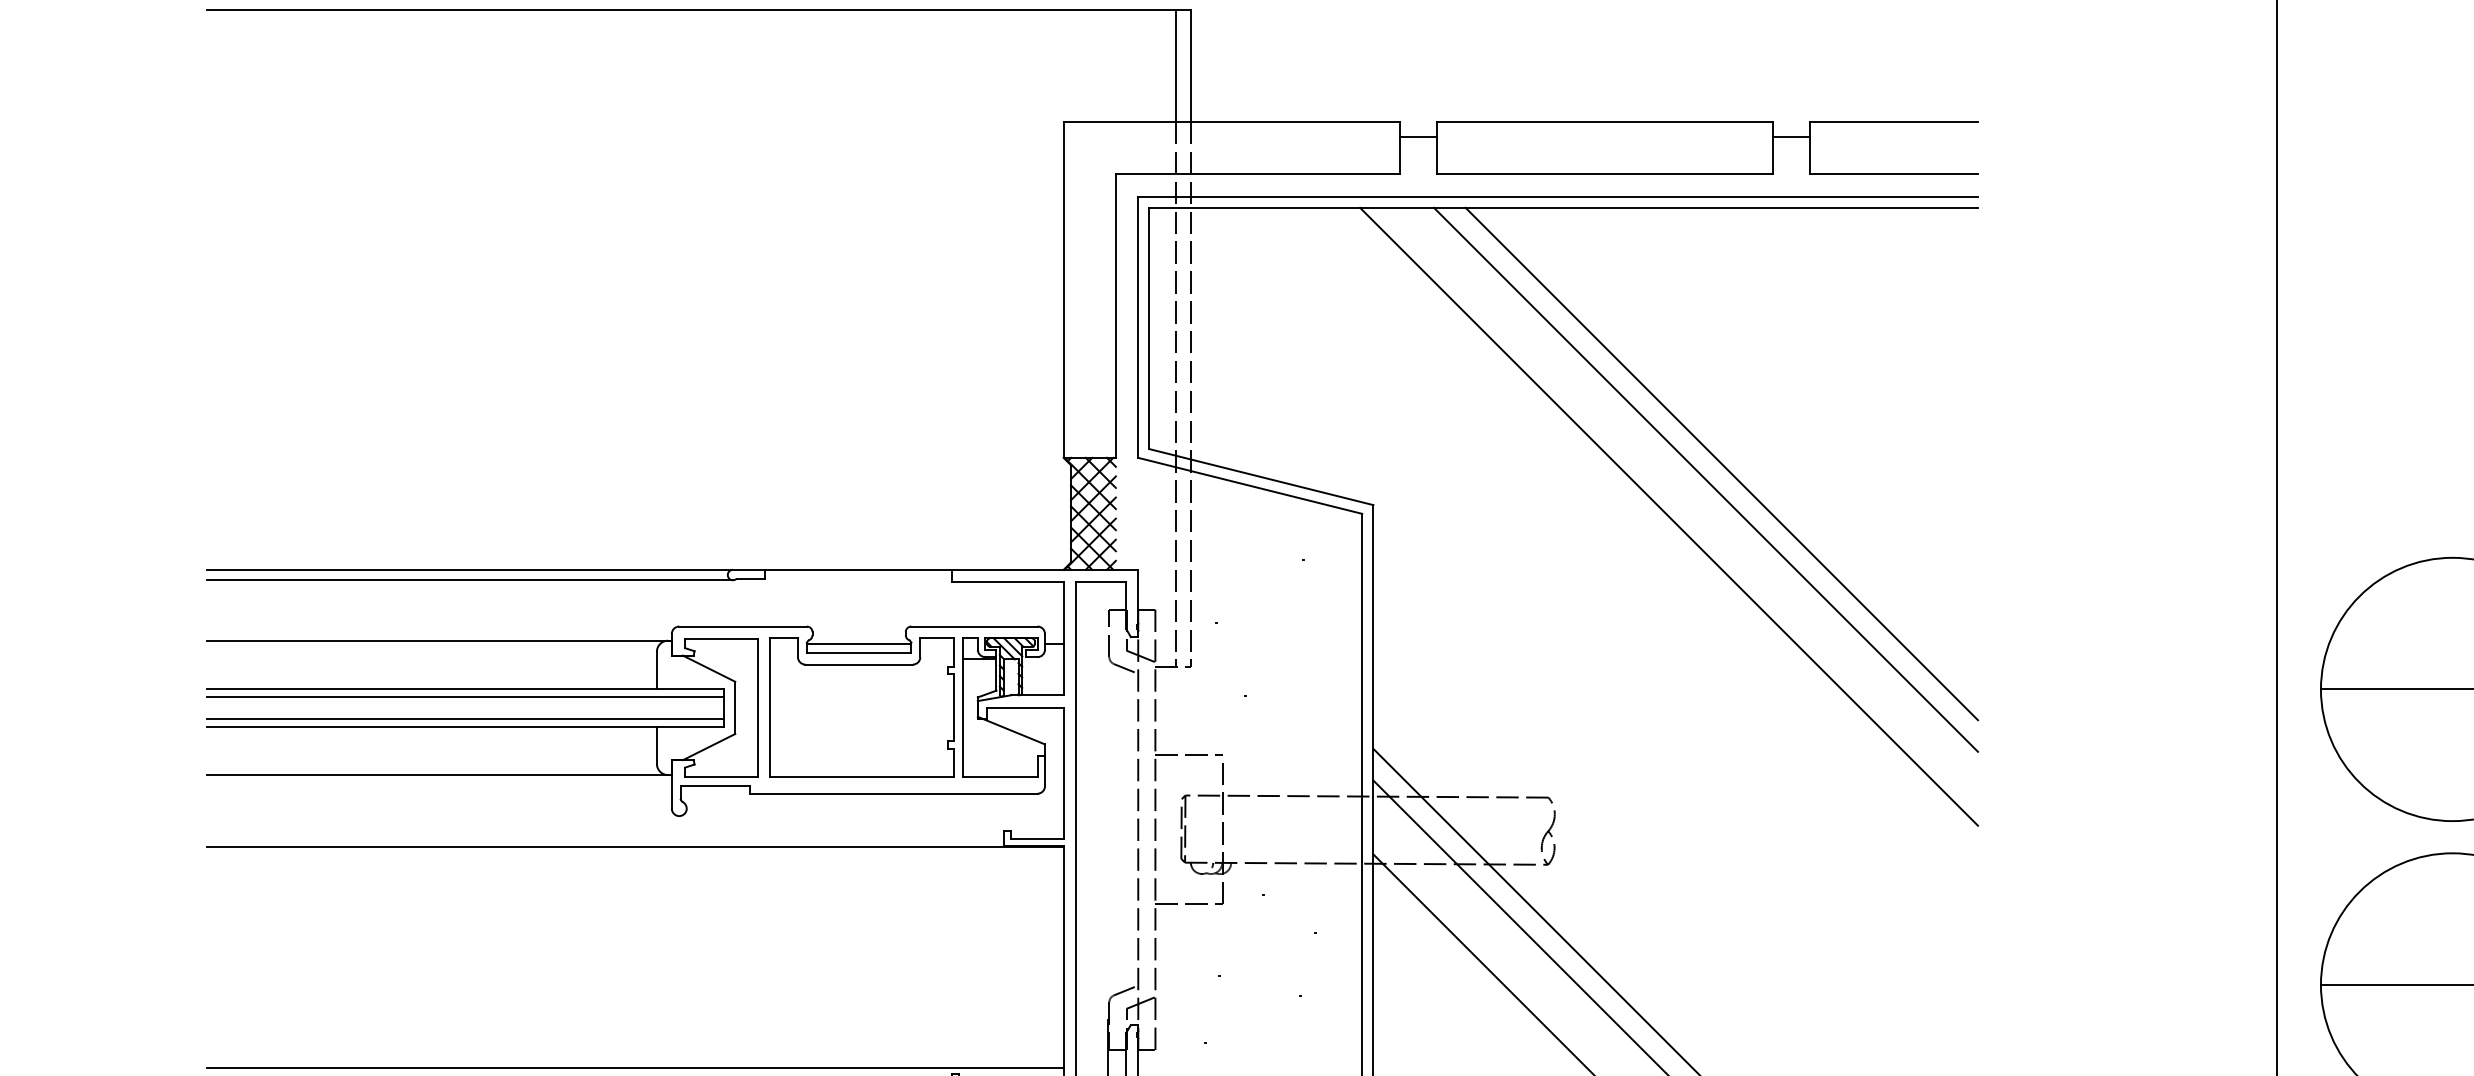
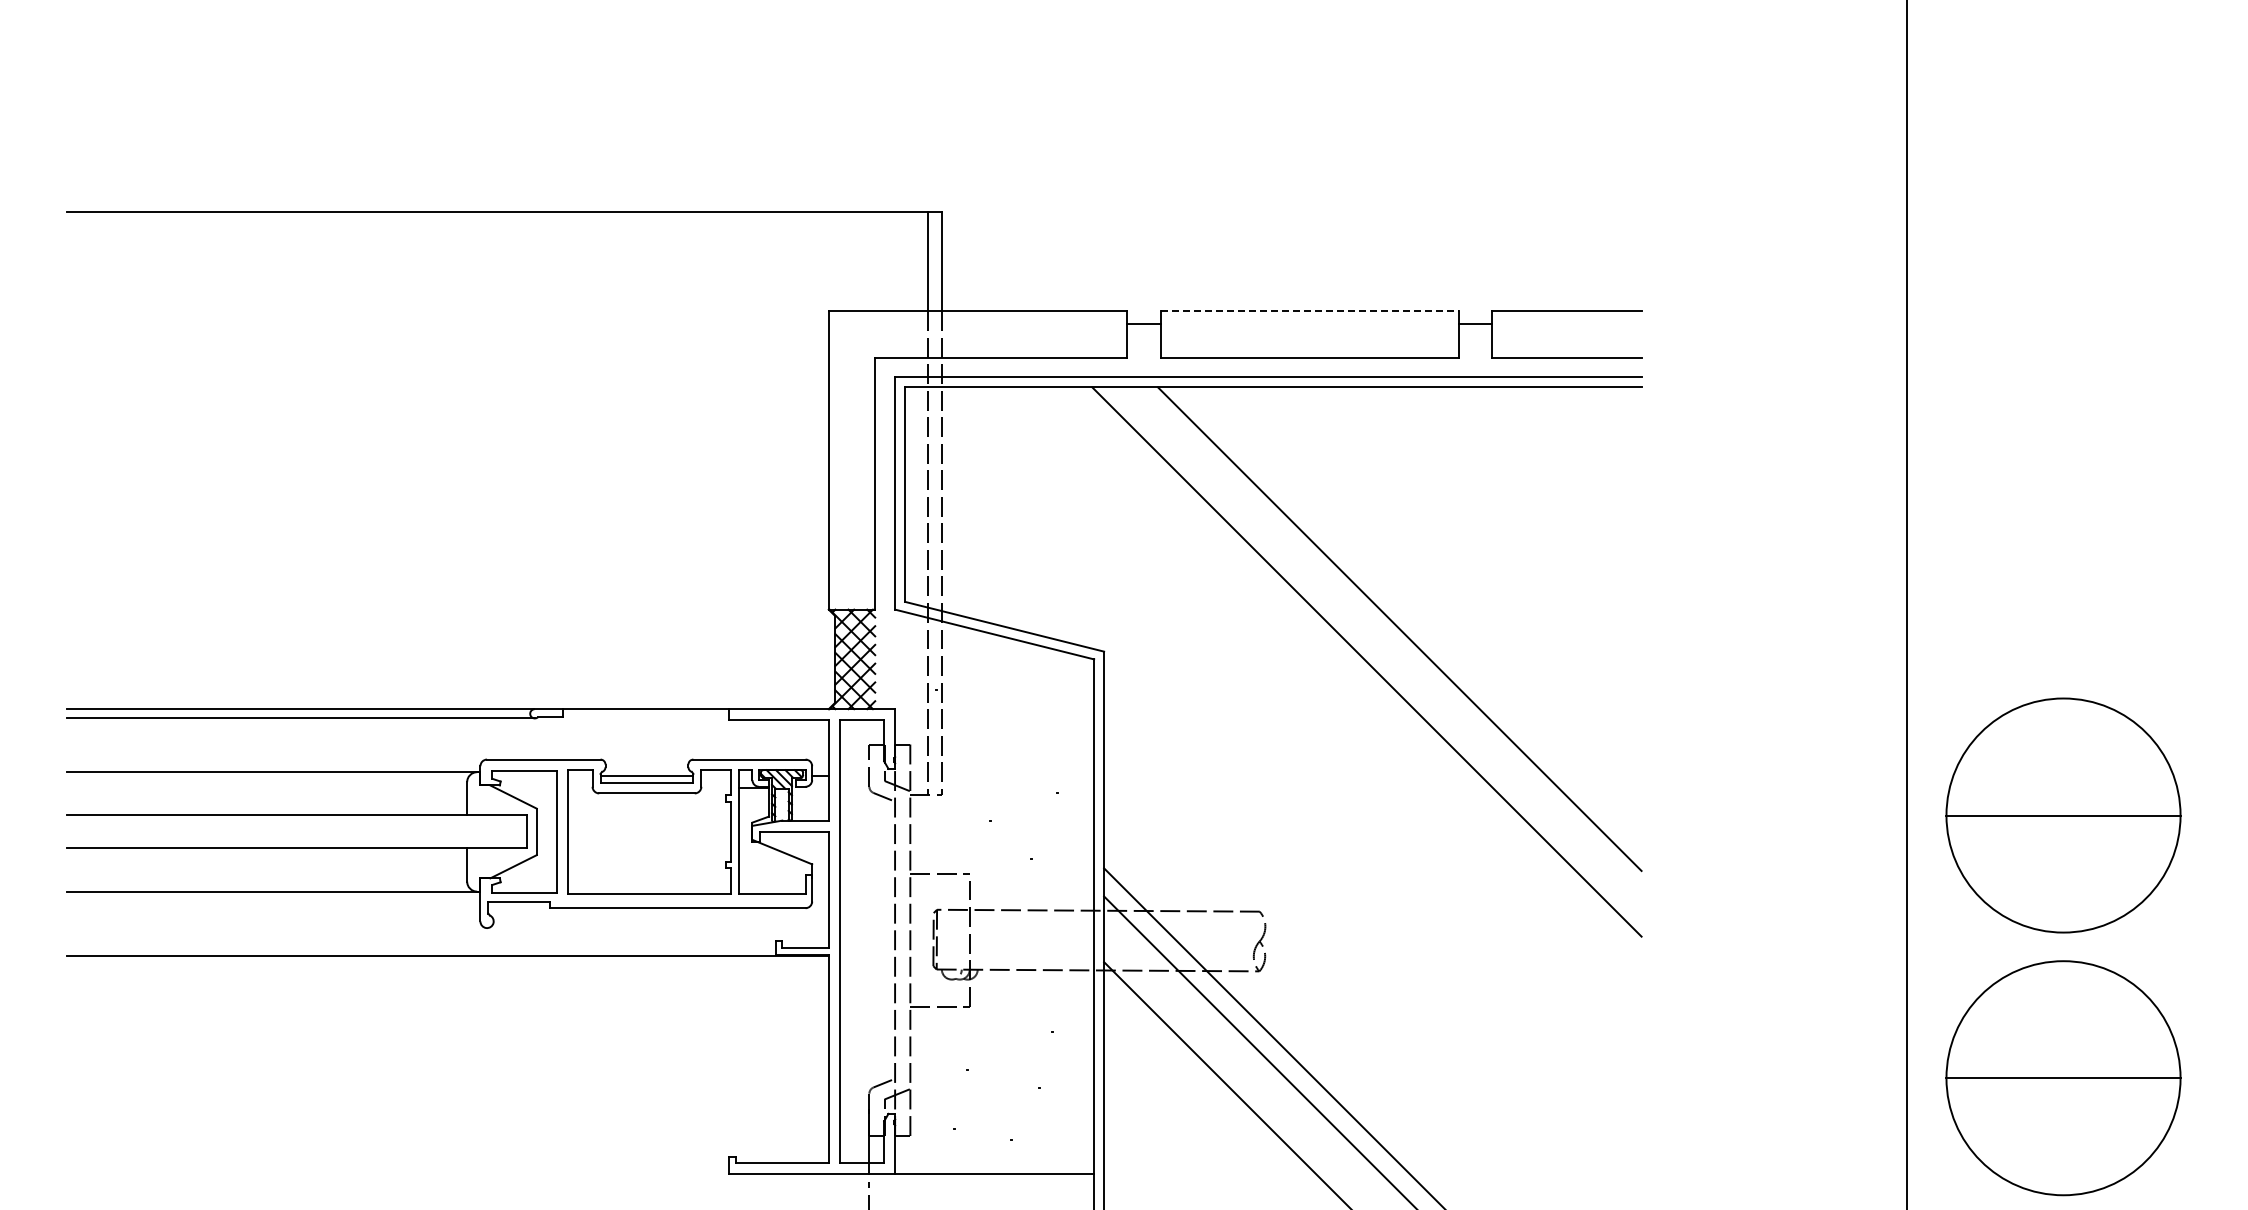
line: (1605, 122) -> (1310, 311), solid -> dashed
line: (1721, 463) -> (1413, 614), removed
line: (464, 696) -> (296, 821), removed
line: (464, 718) -> (296, 841), removed
line: (634, 1068) -> (447, 1152), removed

